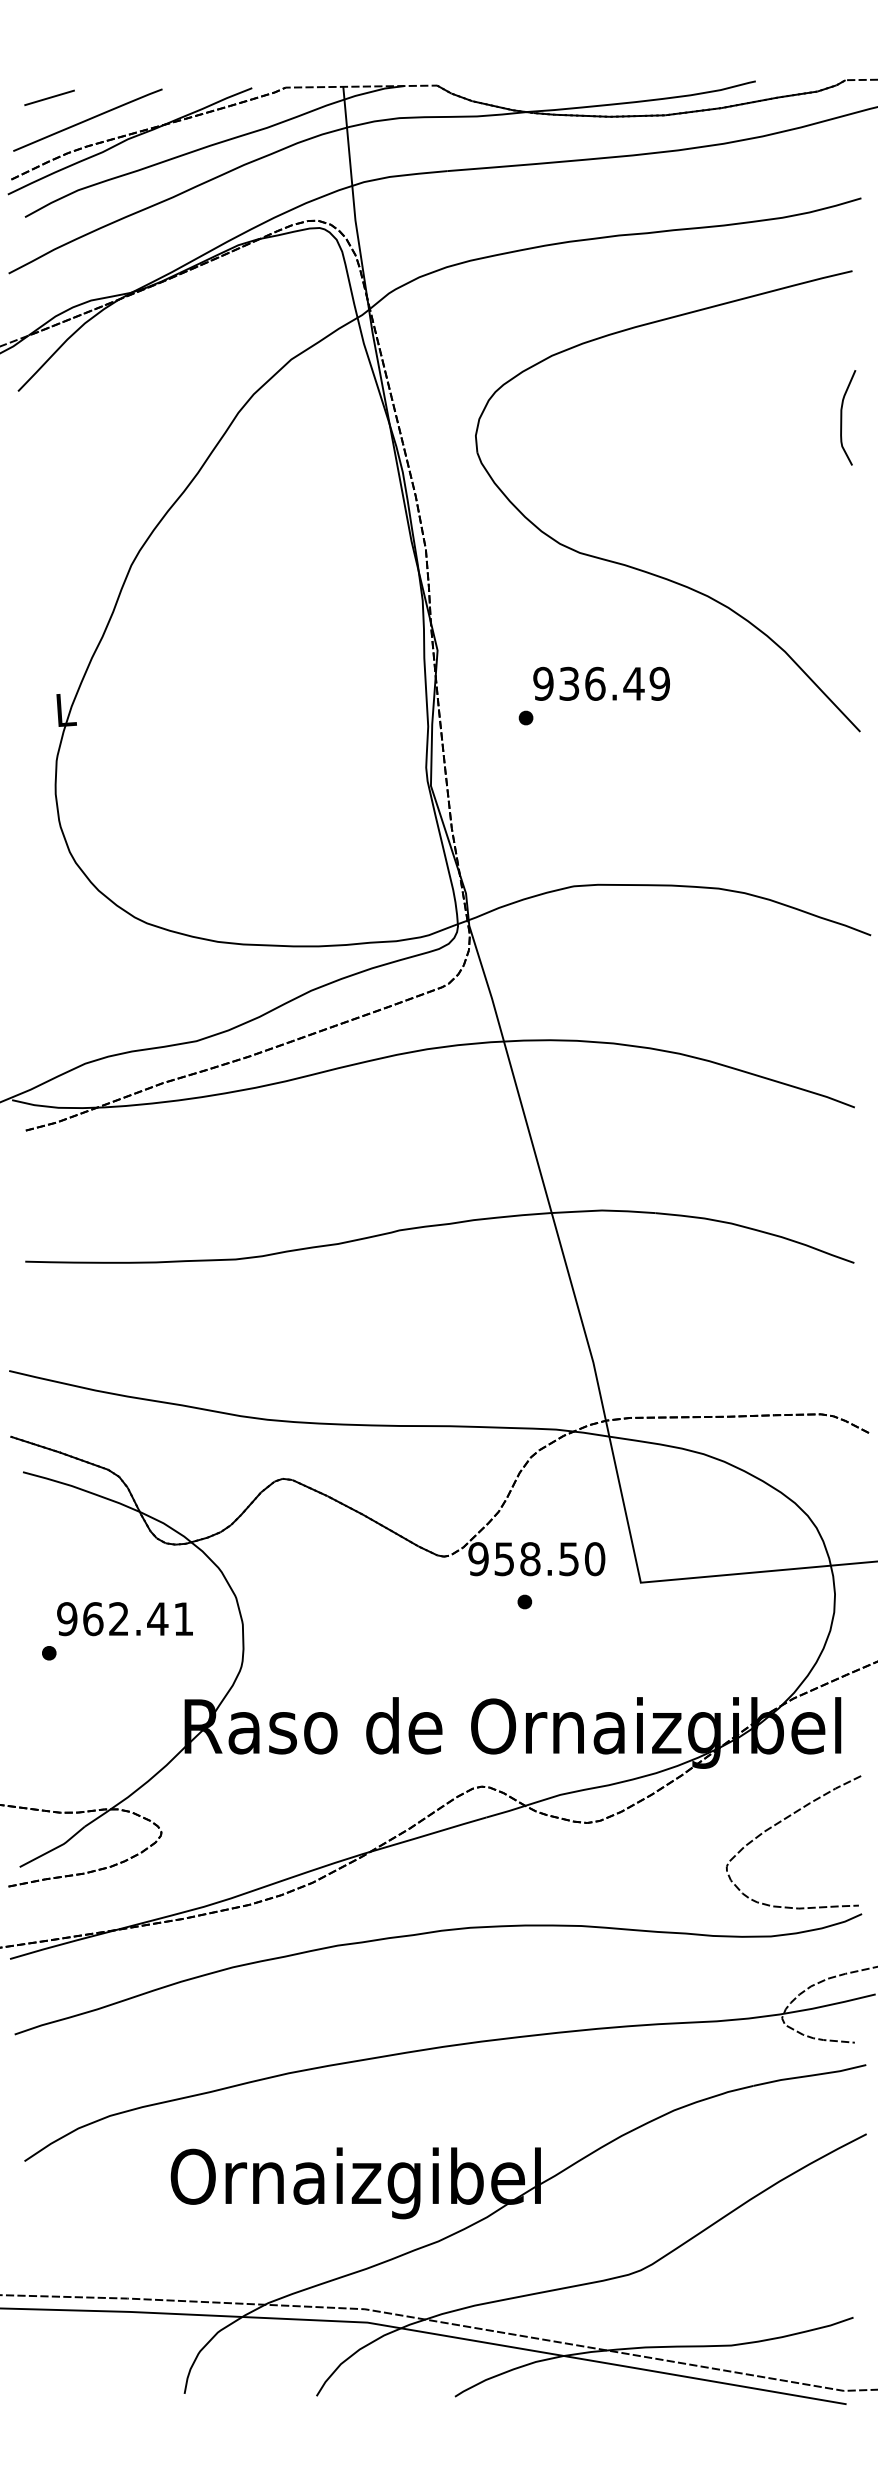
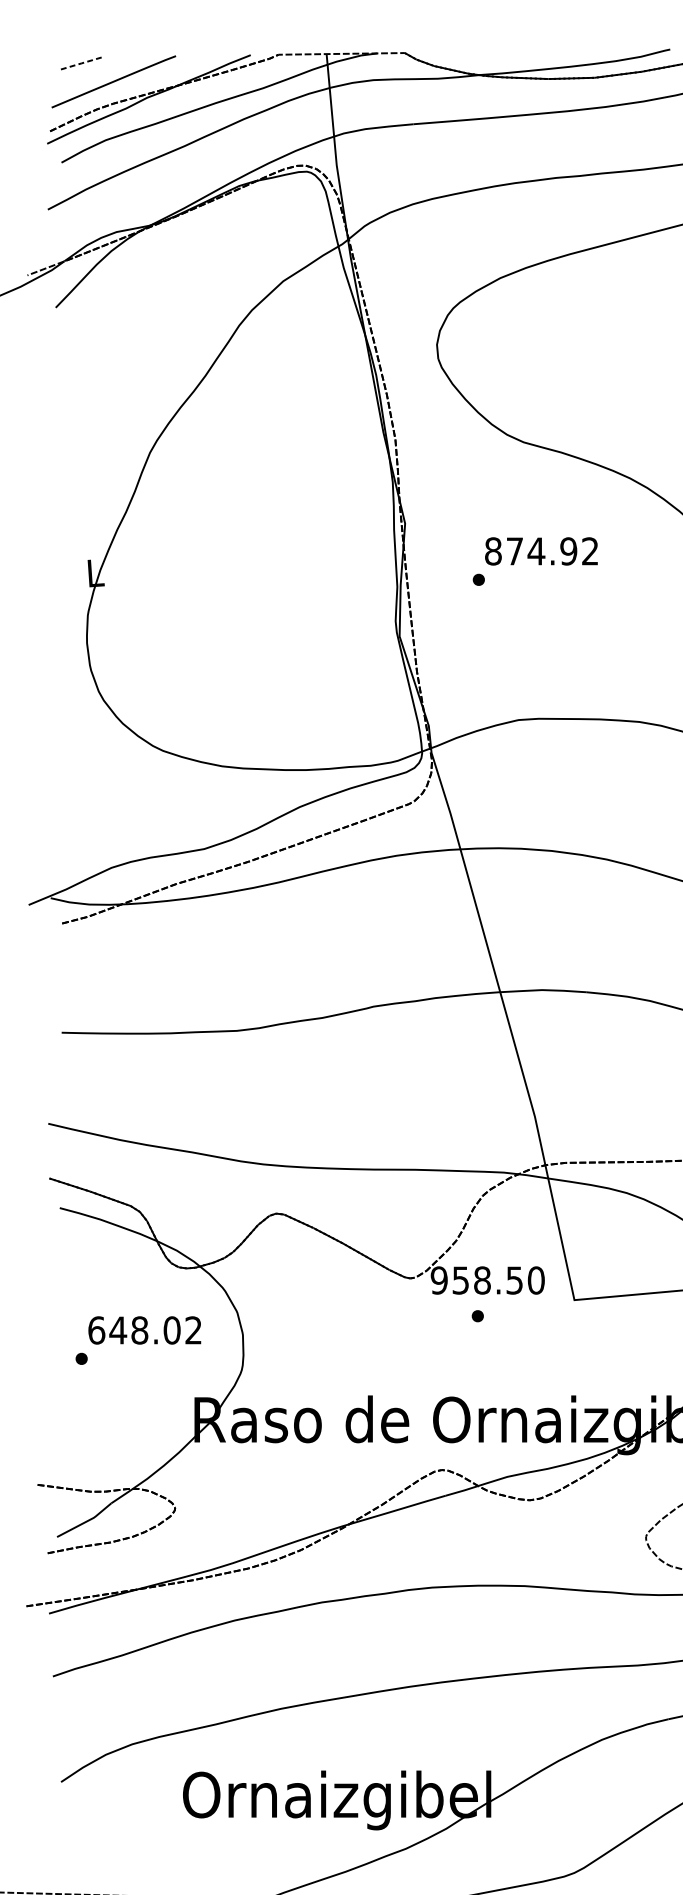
line: (49, 97) -> (81, 62), solid -> dashed
text: (601, 683) -> (541, 551), 936.49 -> 874.92
text: (124, 1619) -> (144, 1330), 962.41 -> 648.02

